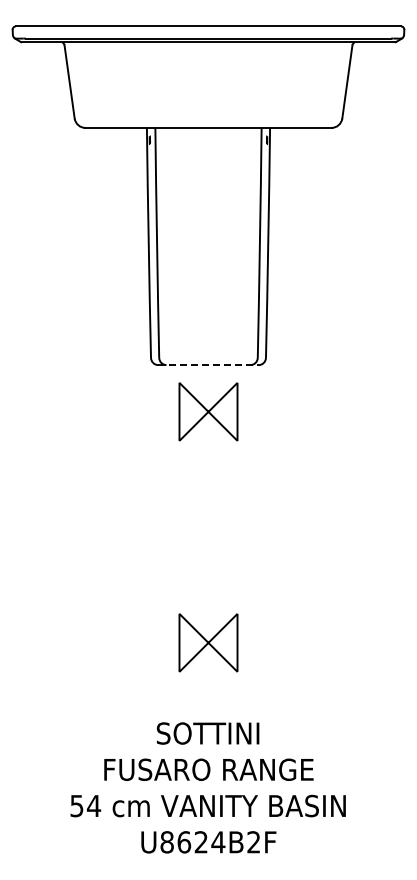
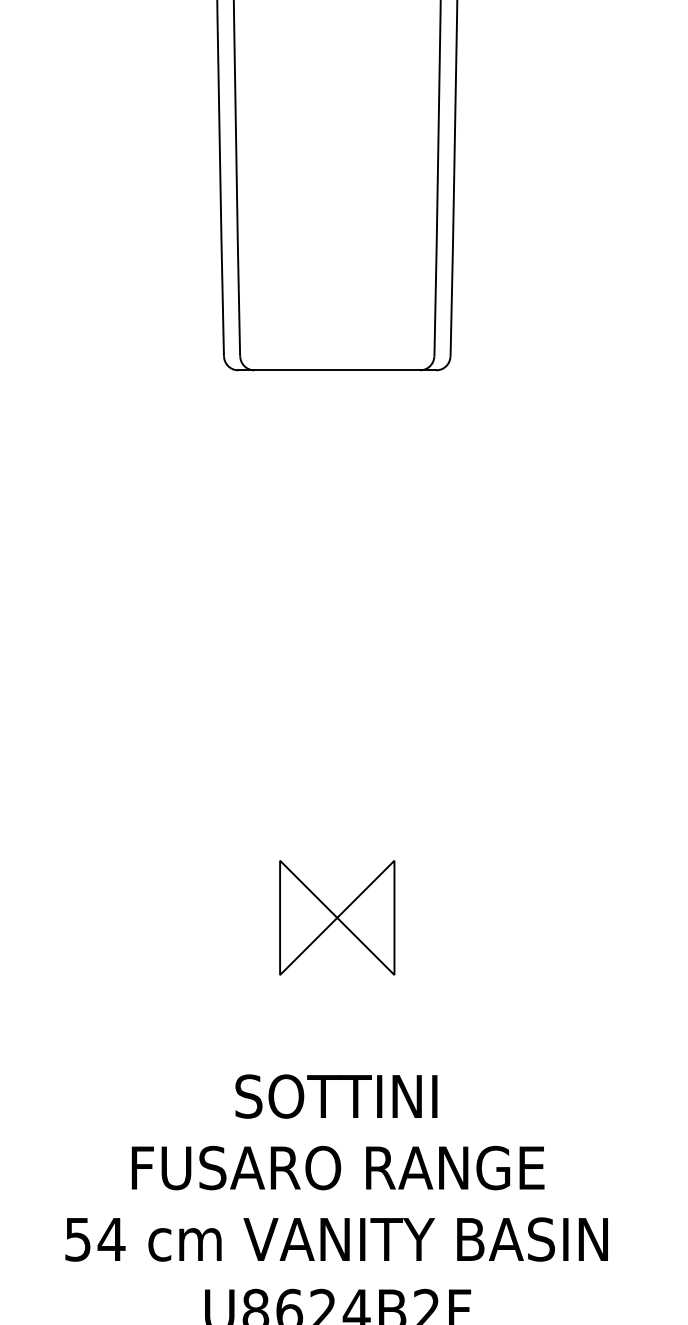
line: (208, 365) -> (337, 371), dashed -> solid
part: (208, 411) -> (337, 461), removed

